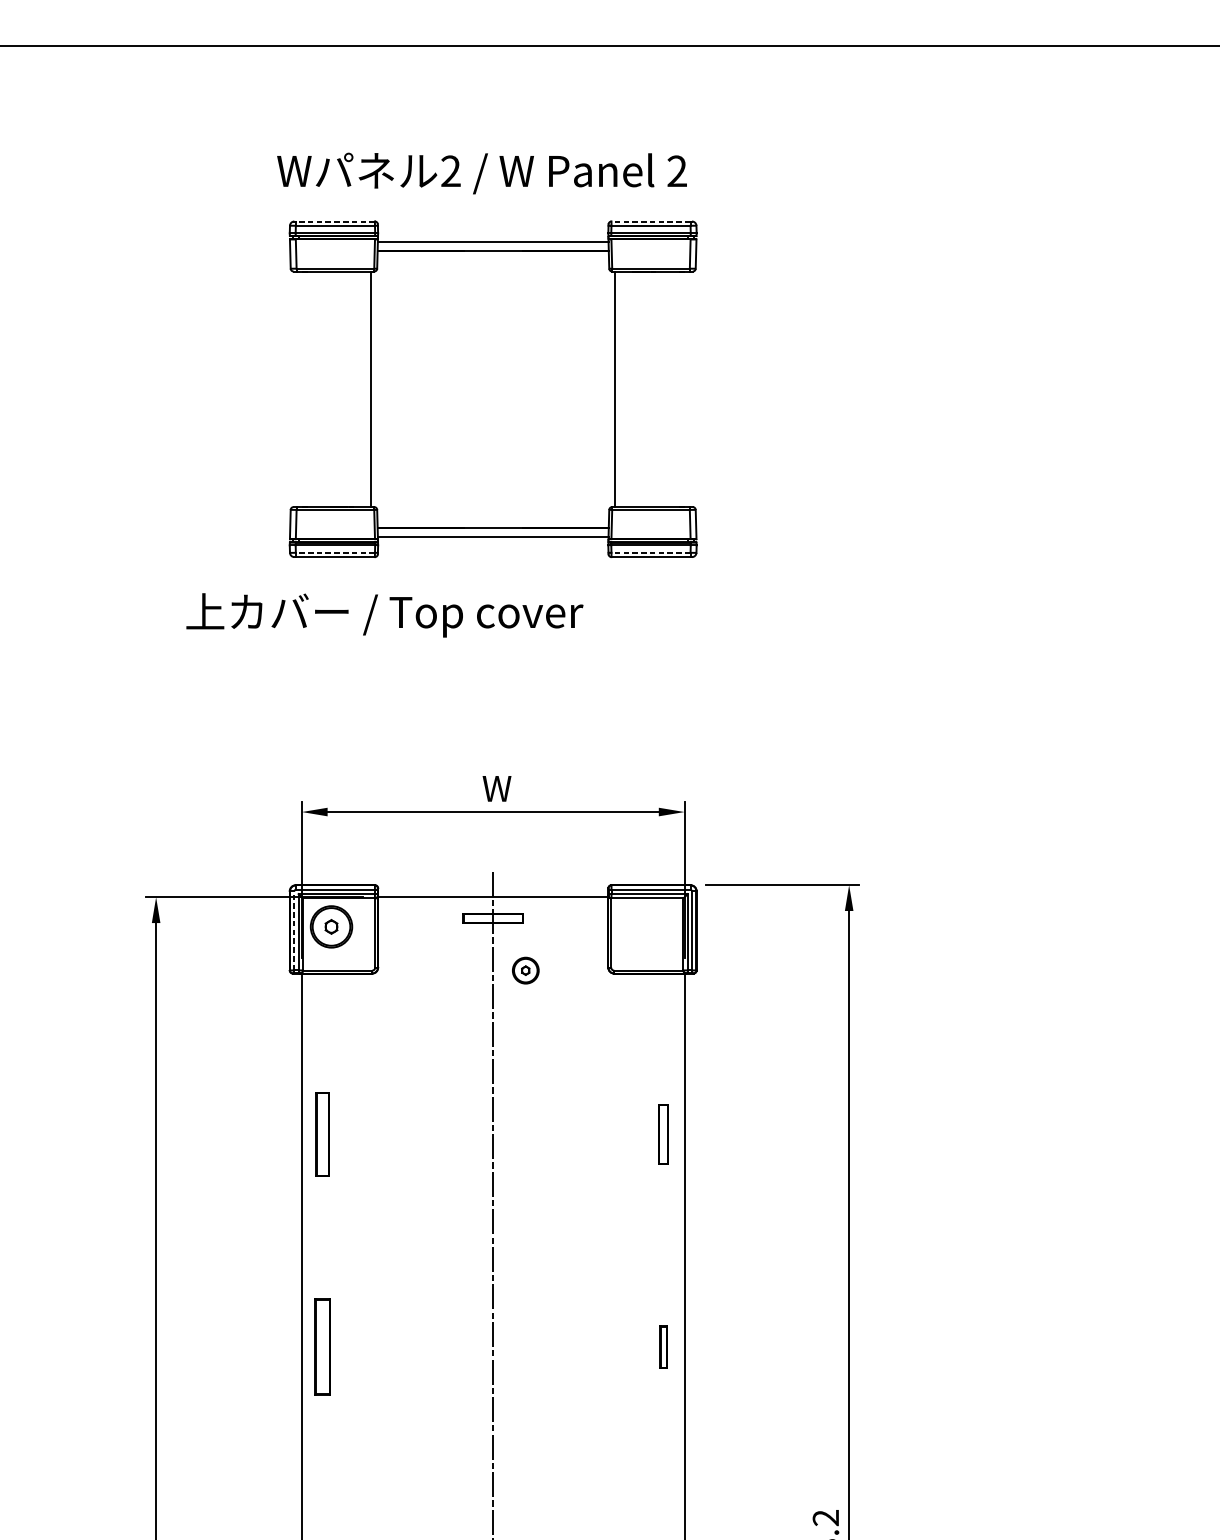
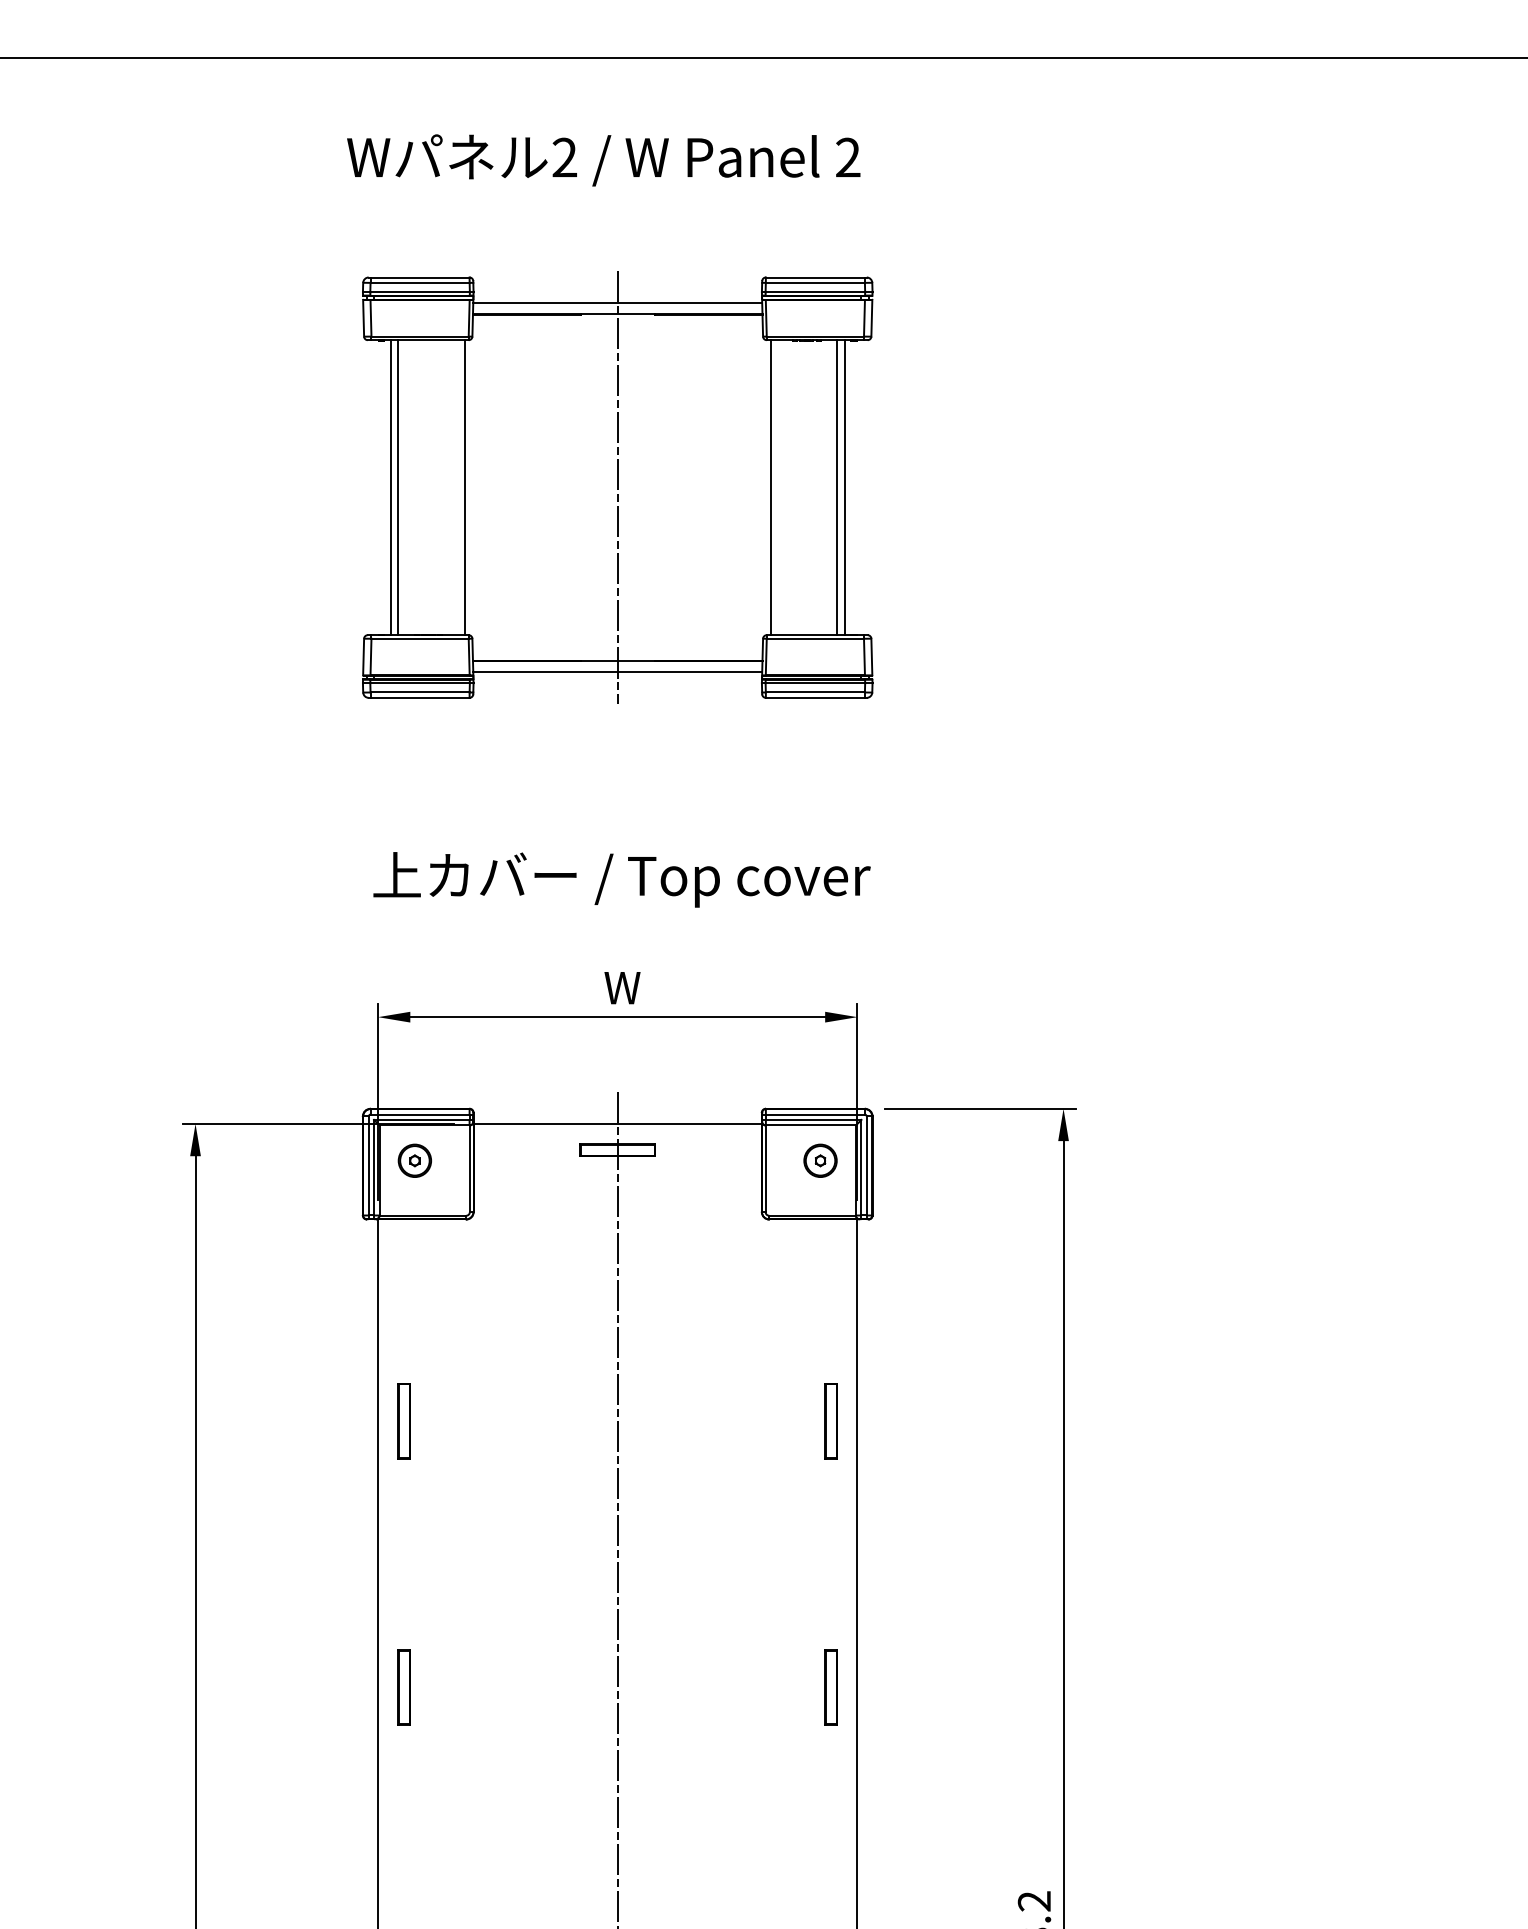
text: (481, 173) -> (603, 160), moved
line: (335, 221) -> (420, 277), dashed -> solid
line: (651, 221) -> (815, 277), dashed -> solid
line: (311, 389) -> (390, 487), added
line: (318, 389) -> (398, 487), added
line: (493, 389) -> (617, 487), added
line: (668, 389) -> (837, 487), added
line: (674, 389) -> (844, 487), added
line: (335, 552) -> (420, 692), dashed -> solid
line: (651, 552) -> (815, 692), dashed -> solid
text: (384, 615) -> (621, 879), moved
part: (330, 926) -> (414, 1160), size x0.62
line: (294, 930) -> (368, 1165), dashed -> solid
part: (525, 970) -> (820, 1160), moved
part: (322, 1134) -> (403, 1421), size x0.71
part: (322, 1347) -> (403, 1687), size x0.62
part: (663, 1347) -> (830, 1687), size x1.43

